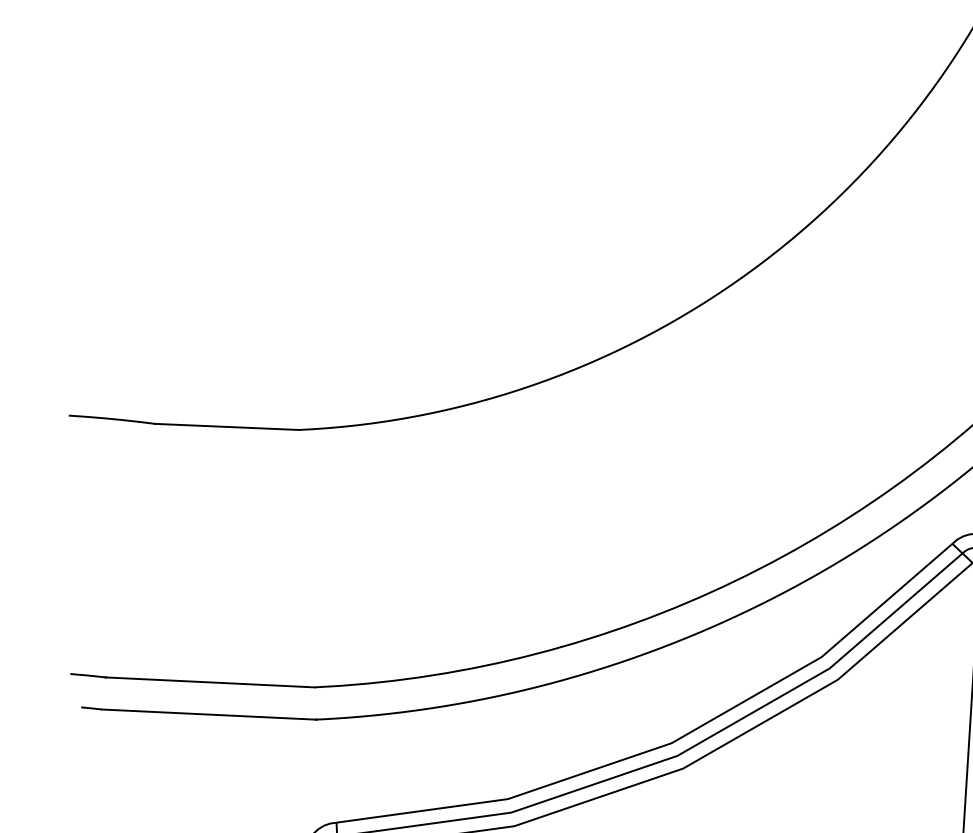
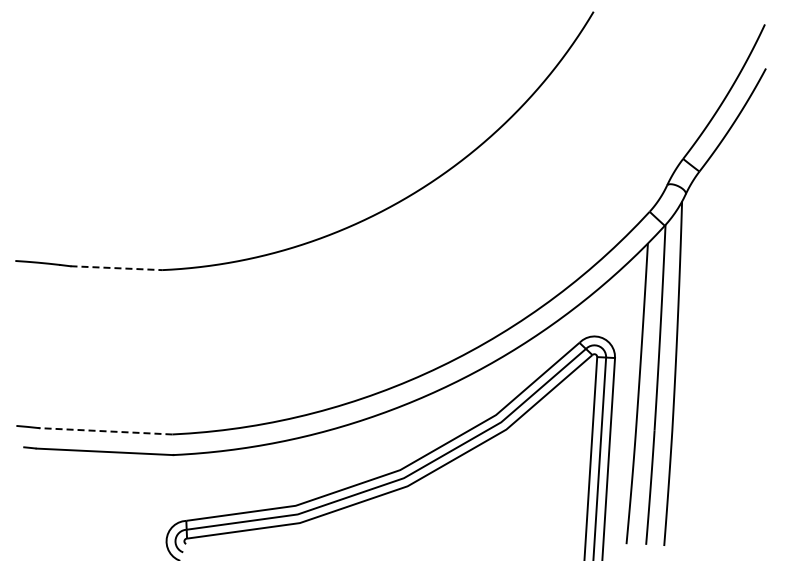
line: (227, 427) -> (116, 268), solid -> dashed
line: (209, 682) -> (105, 431), solid -> dashed

